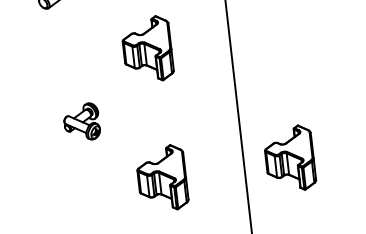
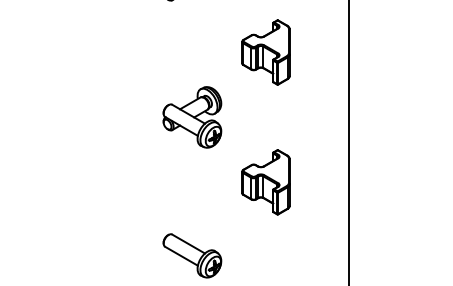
part: (81, 122) -> (192, 117), size x1.67
part: (289, 159) -> (394, 177), removed

